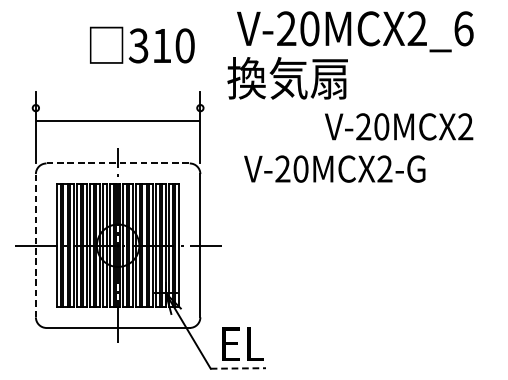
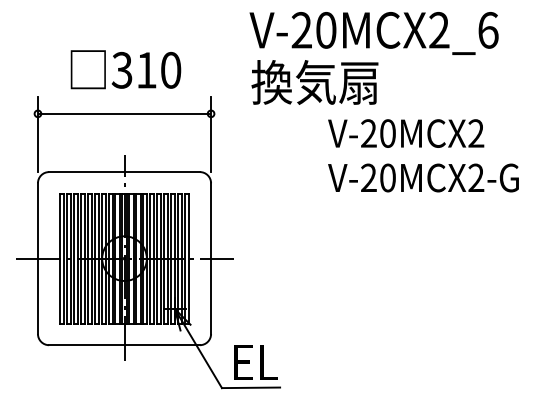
text: (141, 45) -> (125, 69), moved
text: (287, 78) -> (314, 82), moved
line: (118, 121) -> (124, 113), moved
text: (399, 126) -> (406, 133), moved
line: (119, 163) -> (125, 172), dashed -> solid
text: (334, 168) -> (423, 177), moved
line: (35, 245) -> (37, 258), dashed -> solid
line: (238, 368) -> (251, 387), dashed -> solid

